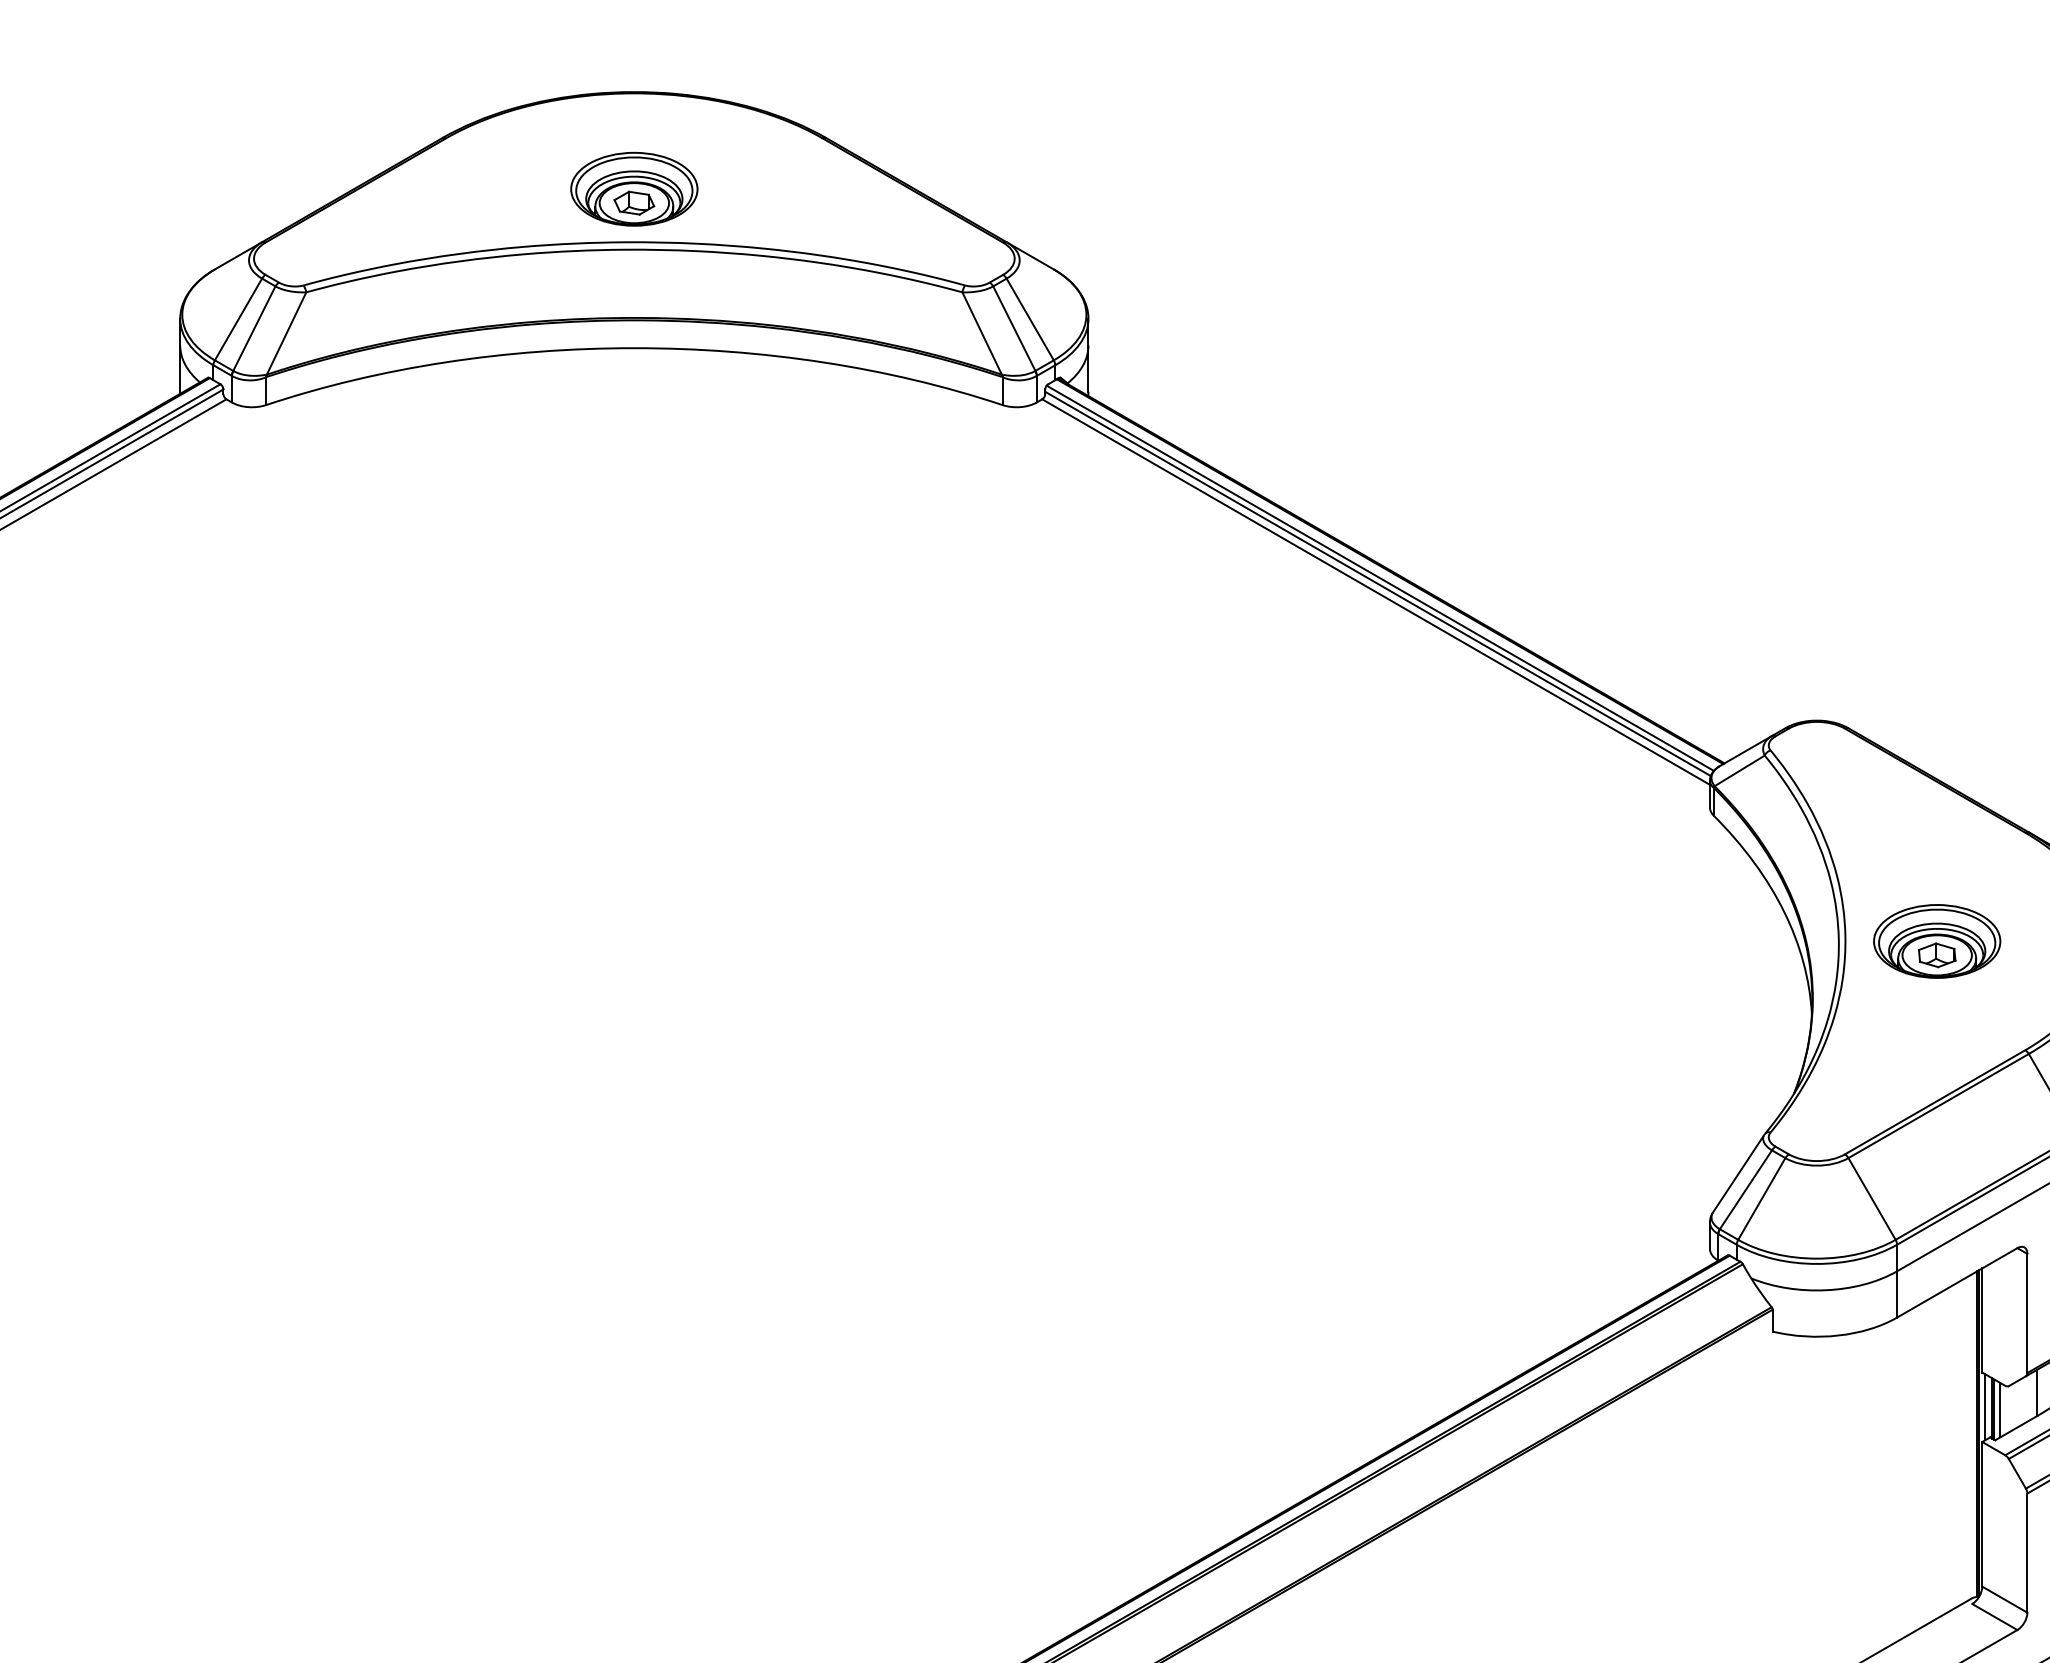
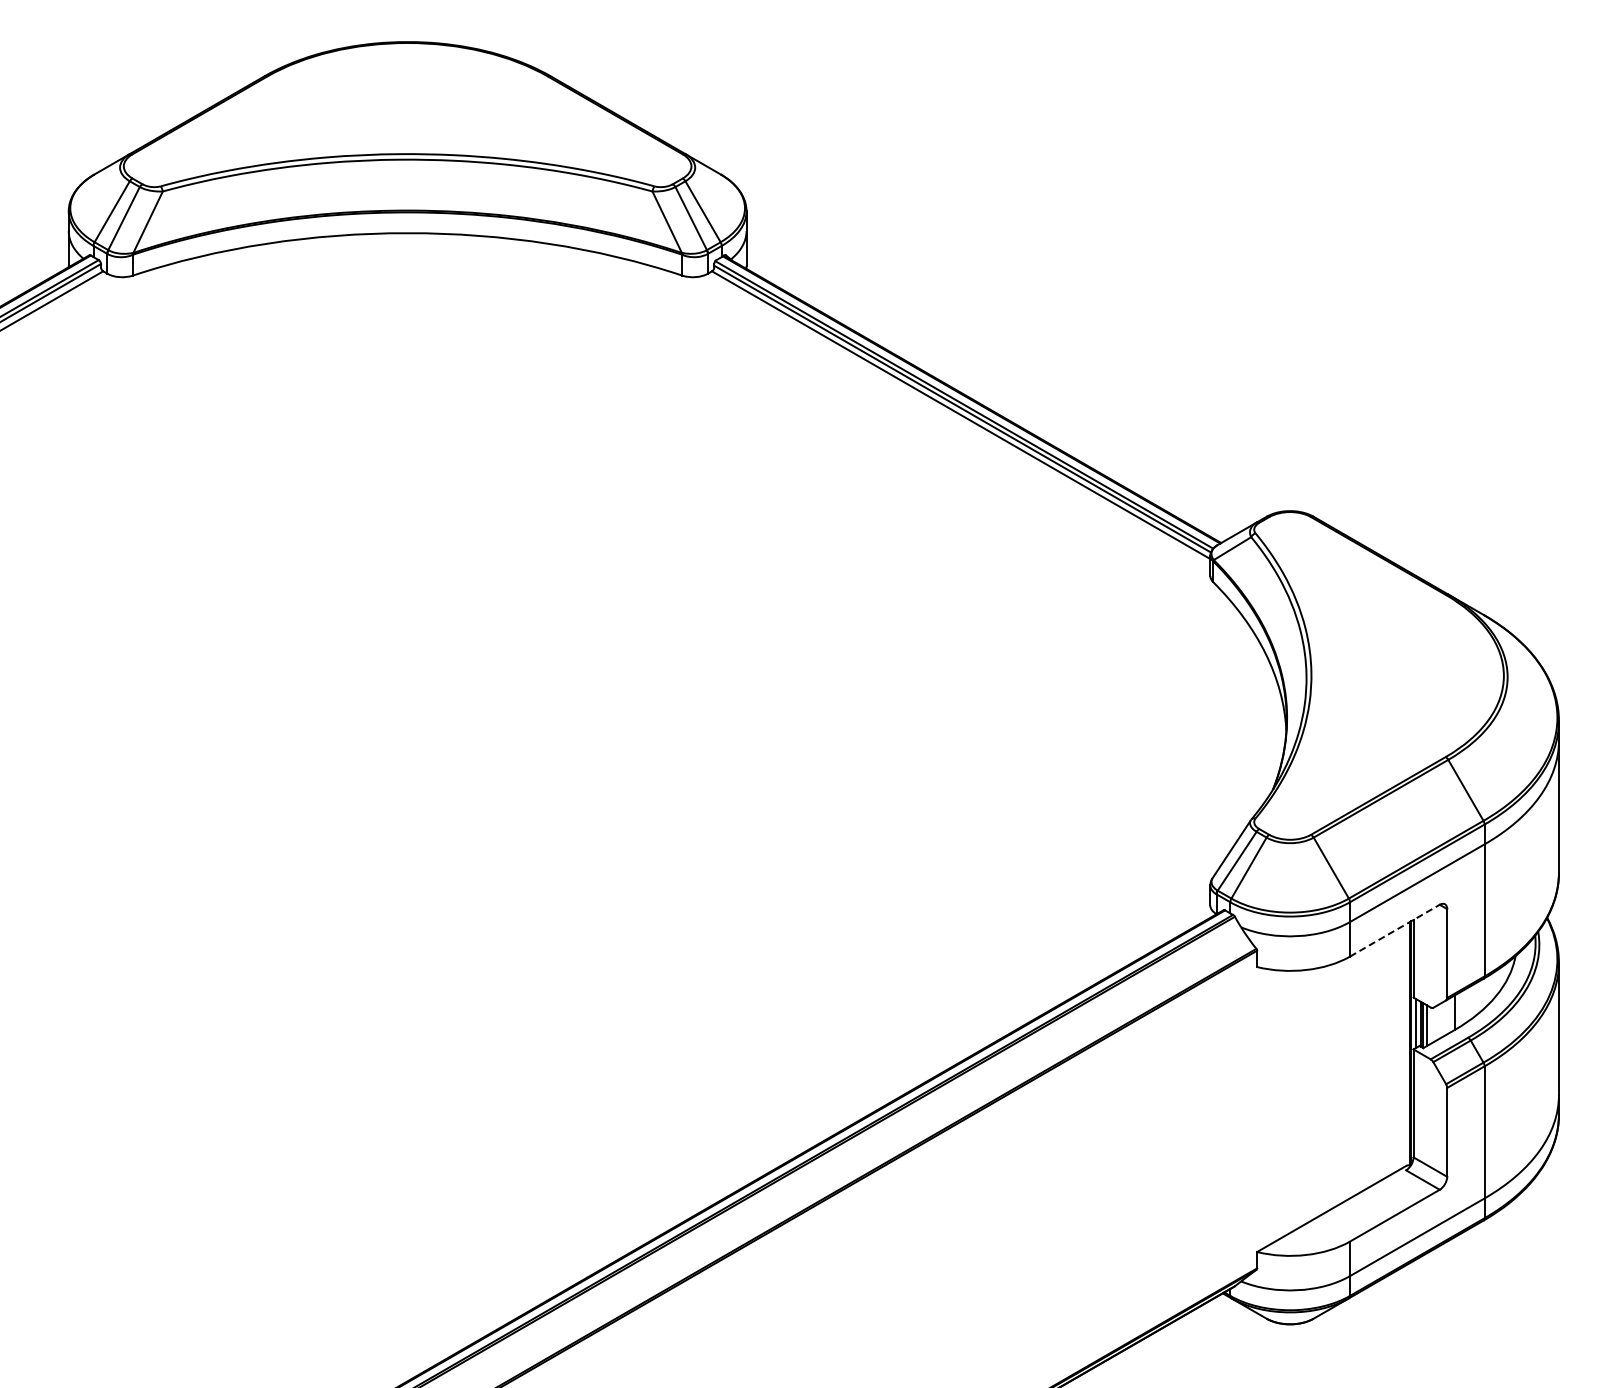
part: (634, 189) -> (407, 114), removed
part: (1936, 940) -> (1379, 675), removed
line: (1956, 1282) -> (1394, 930), solid -> dashed

